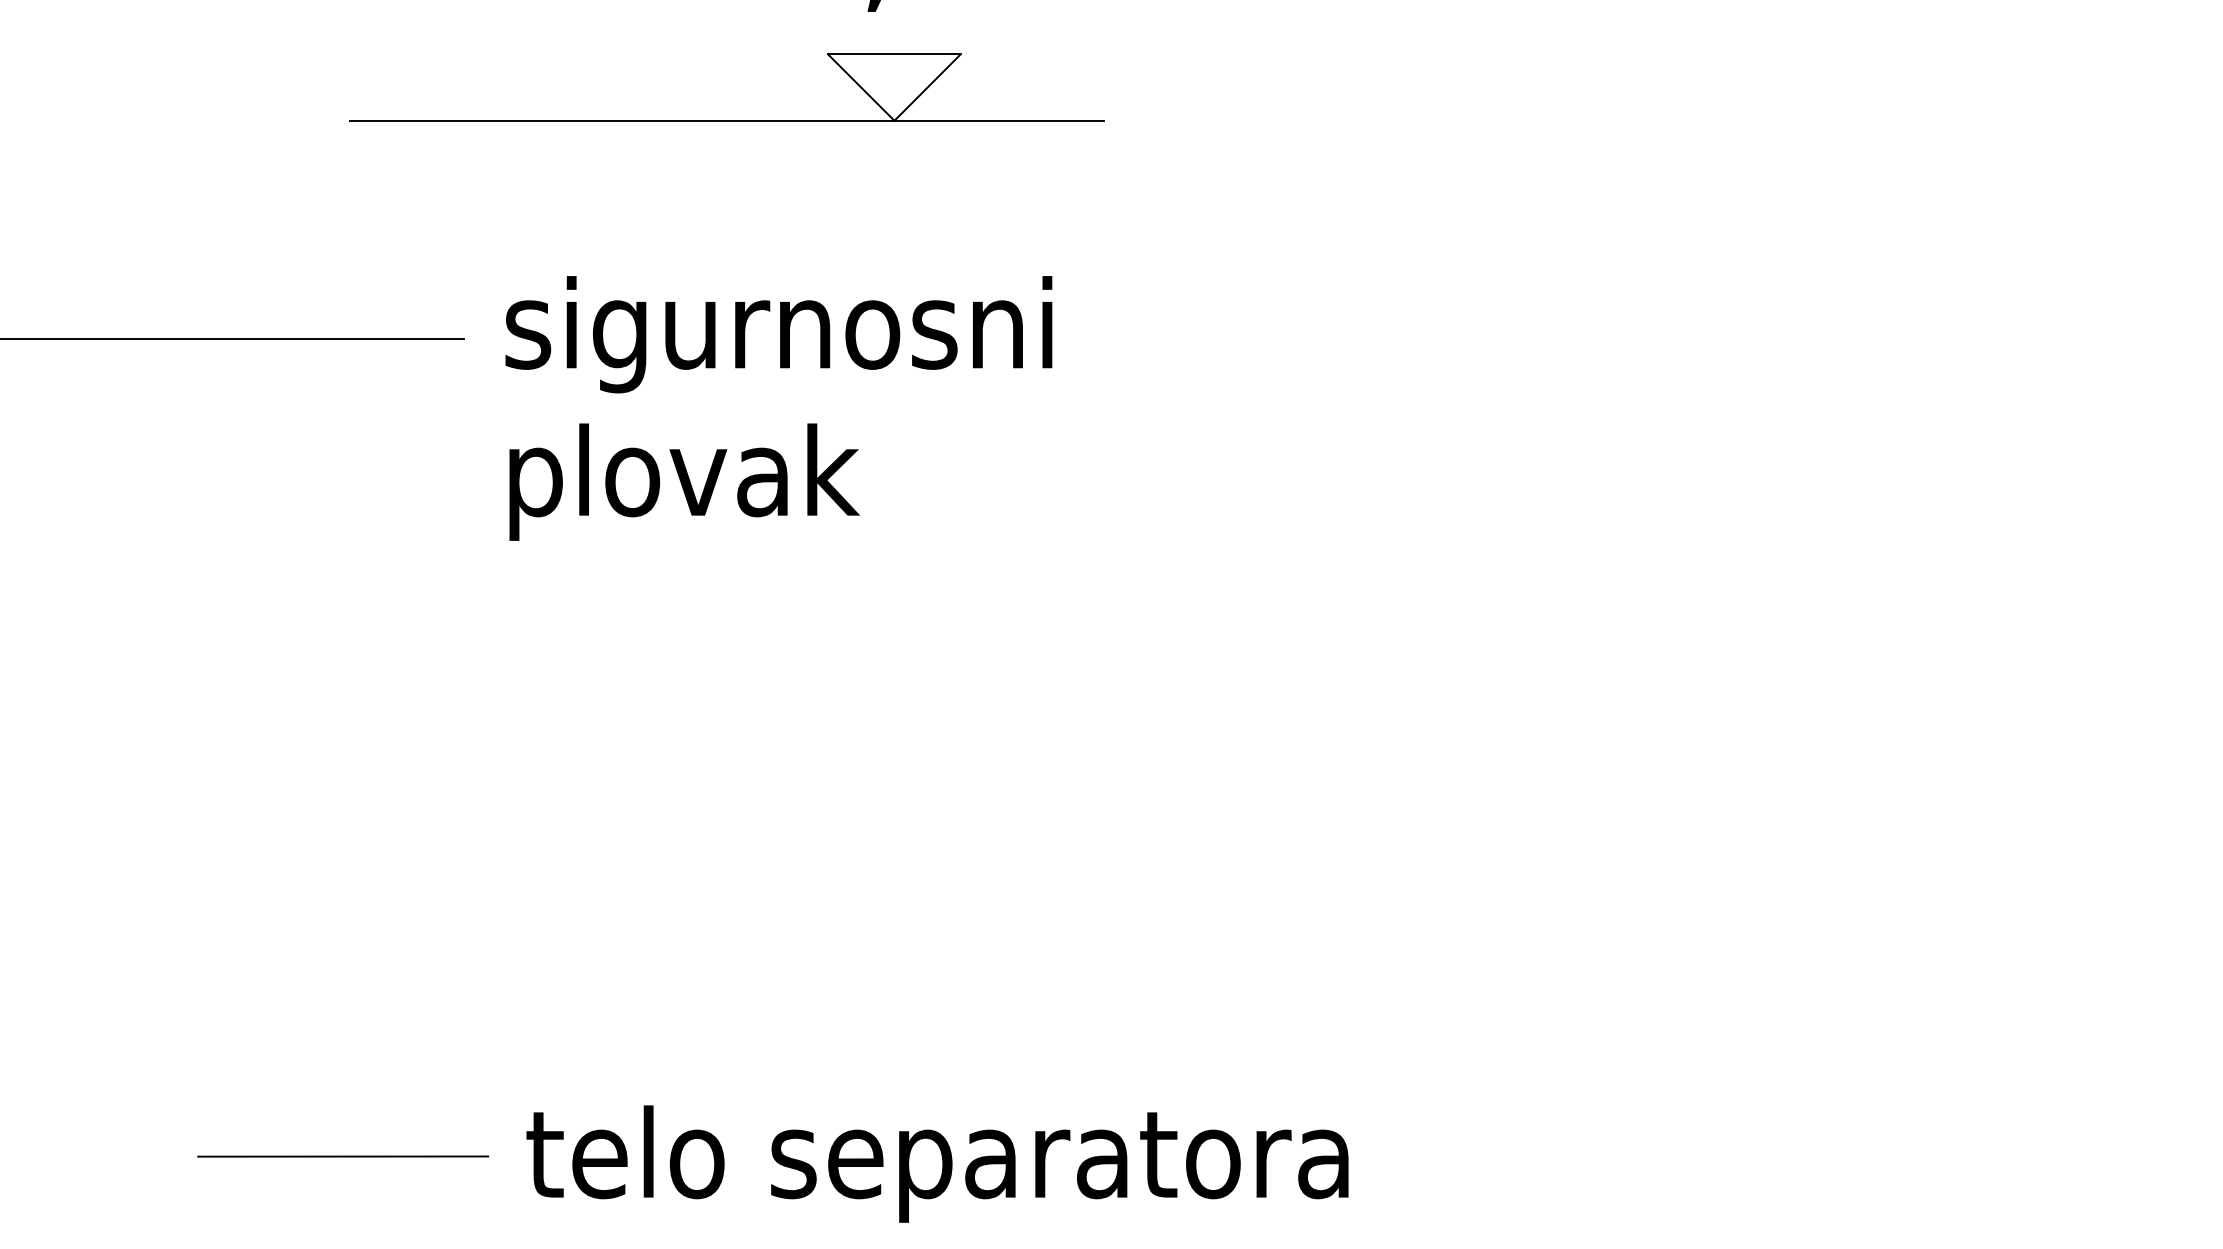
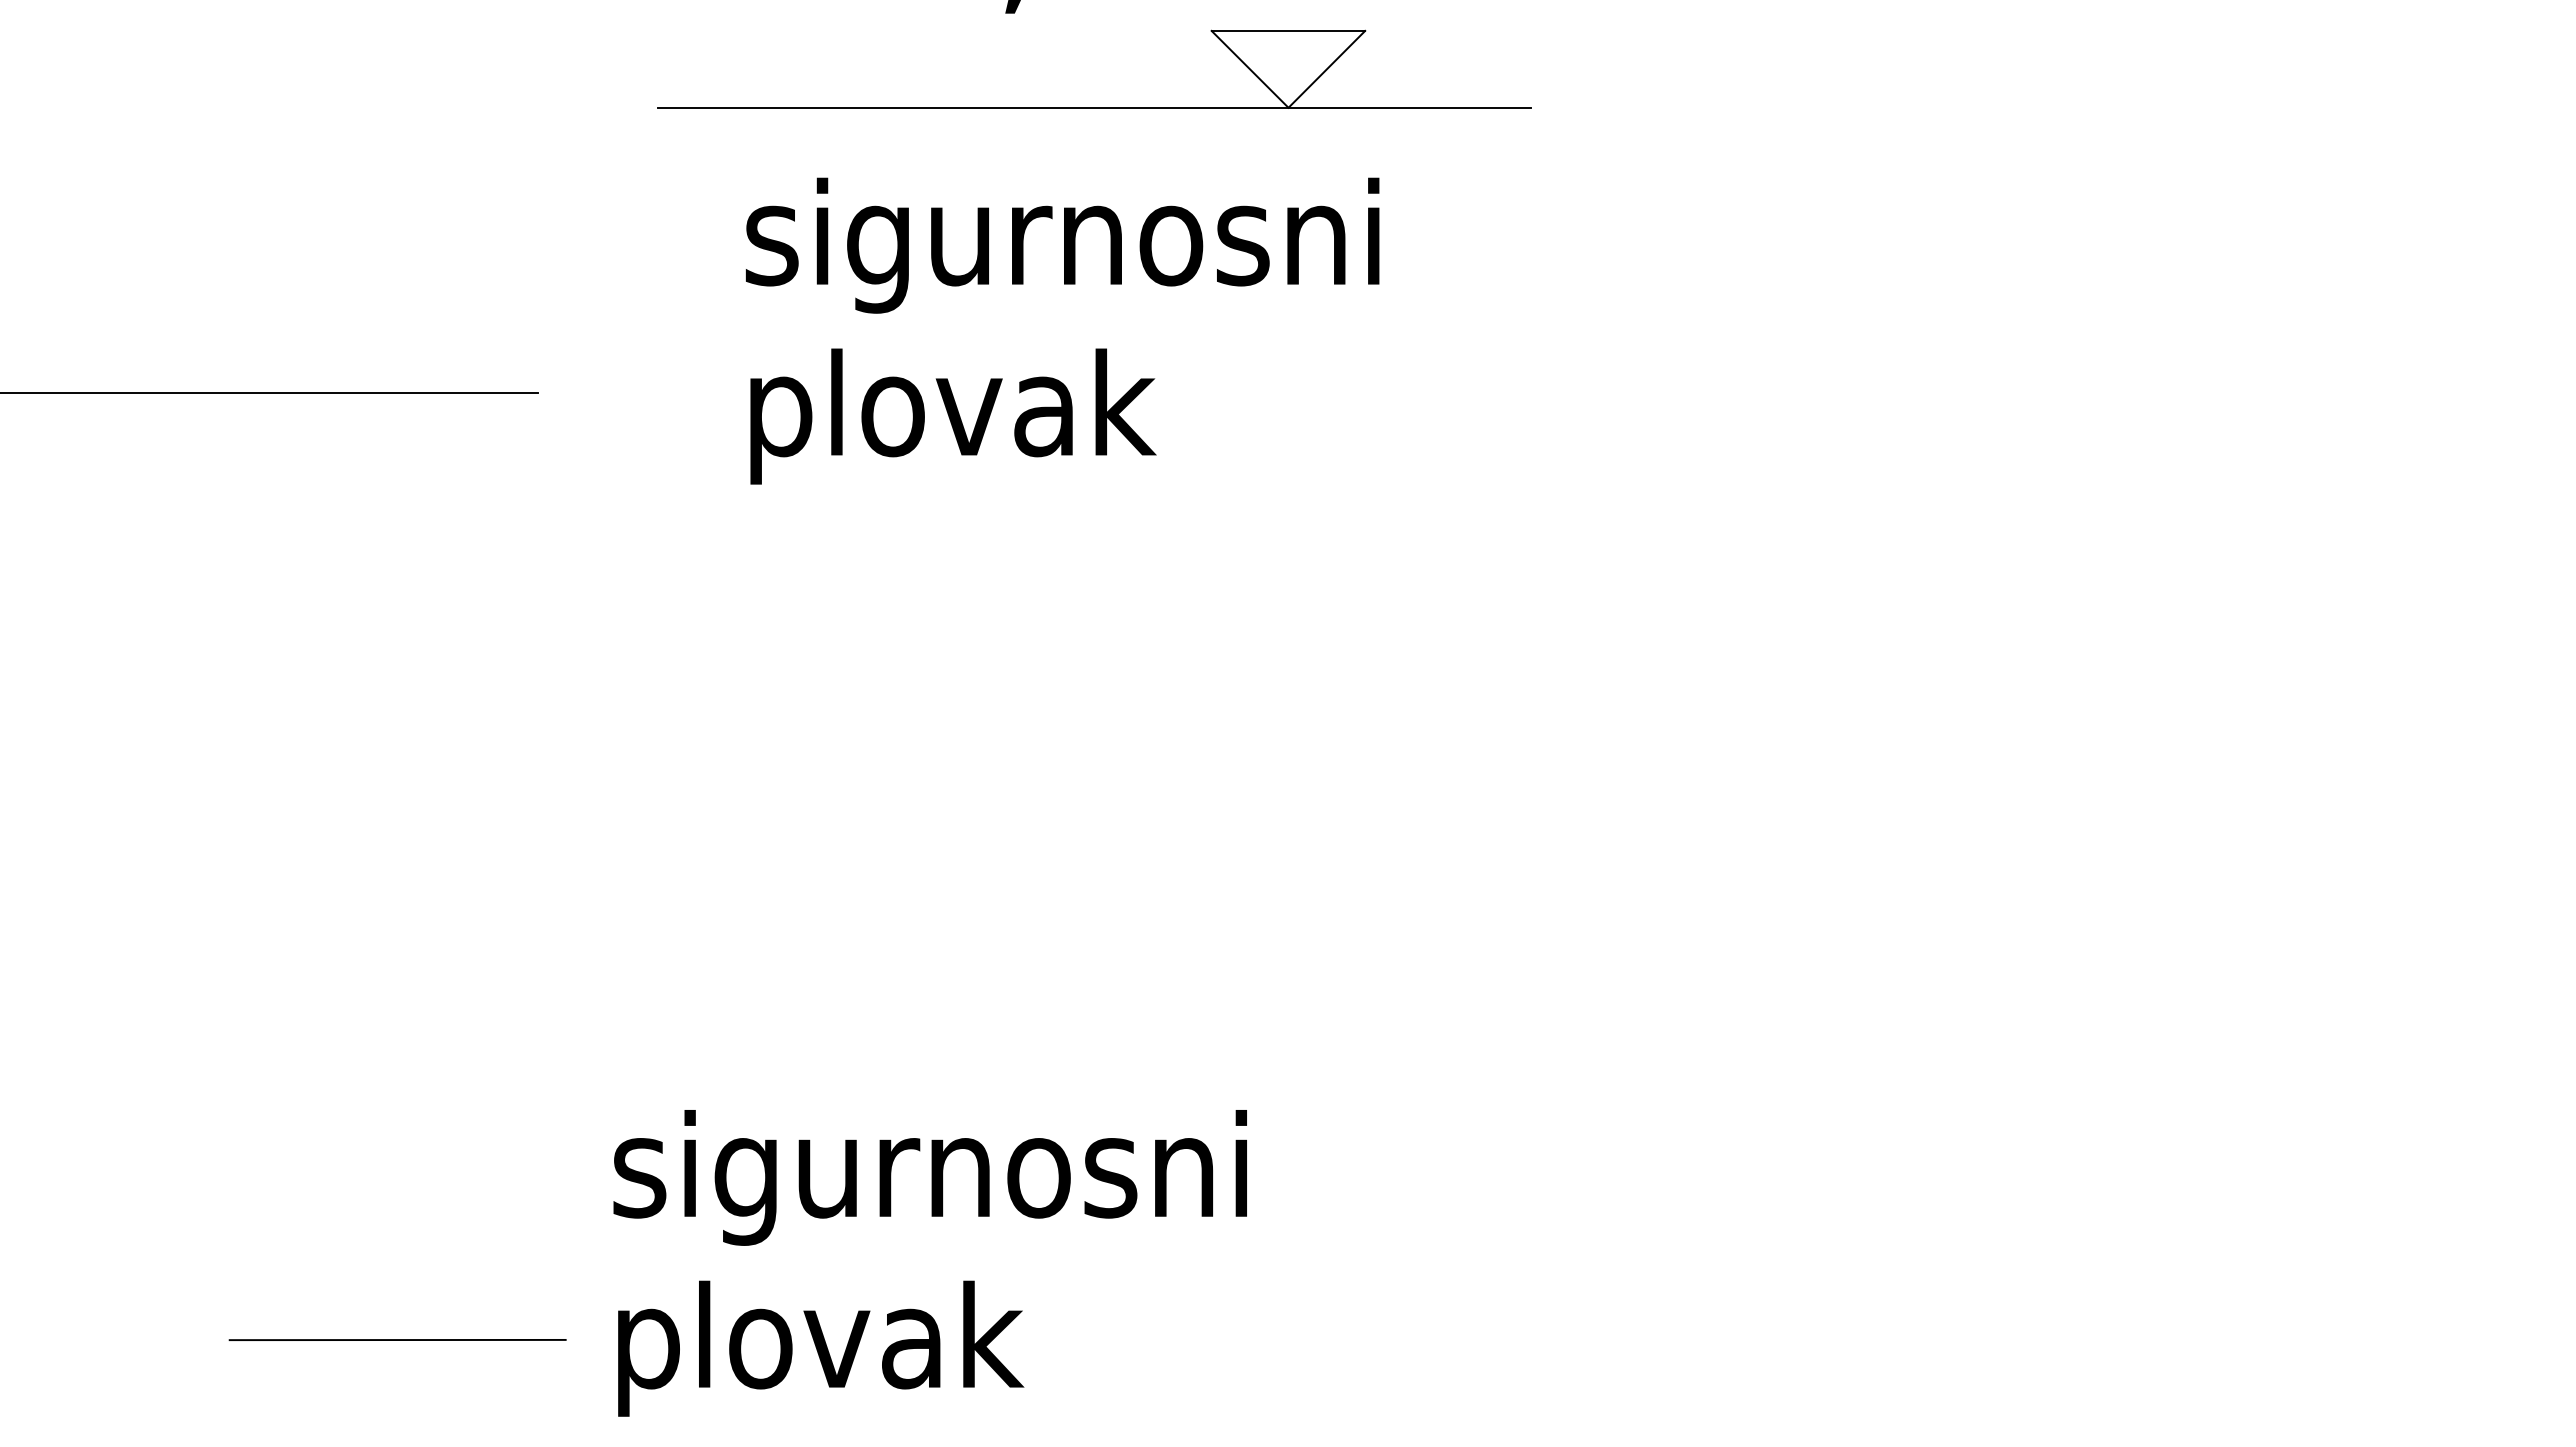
part: (727, 120) -> (1094, 107), moved
text: (778, 407) -> (1062, 330), moved
text: (937, 1090) -> (1086, 1263), telo separatora -> sigurnosni plovak

